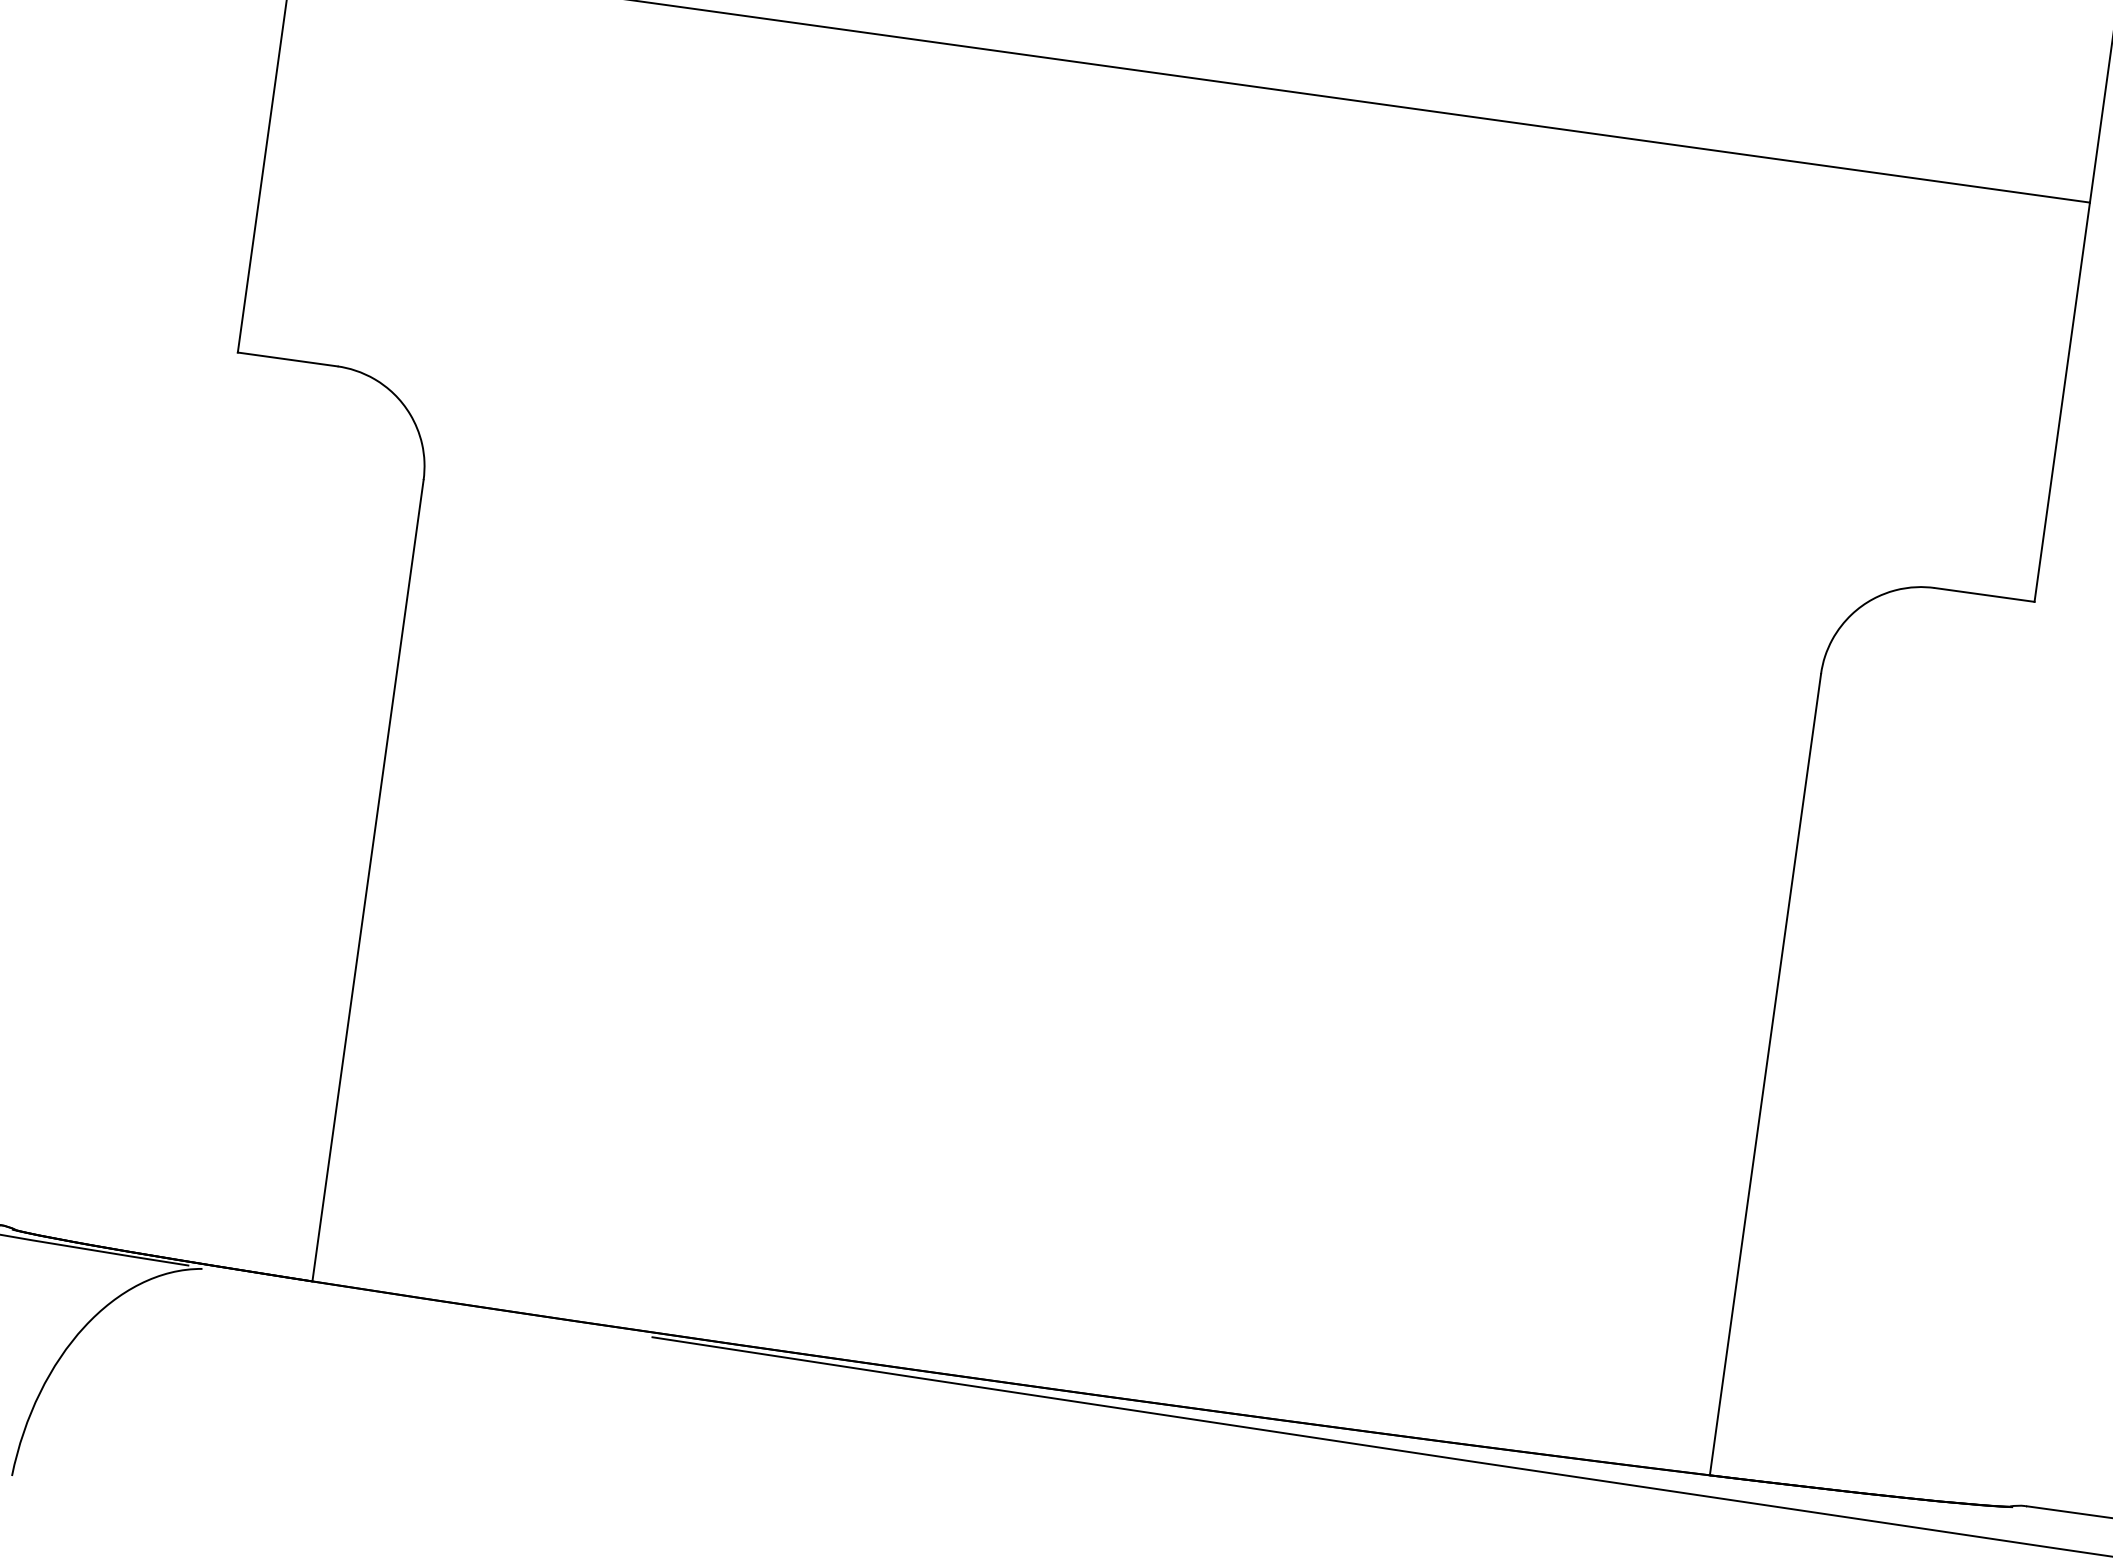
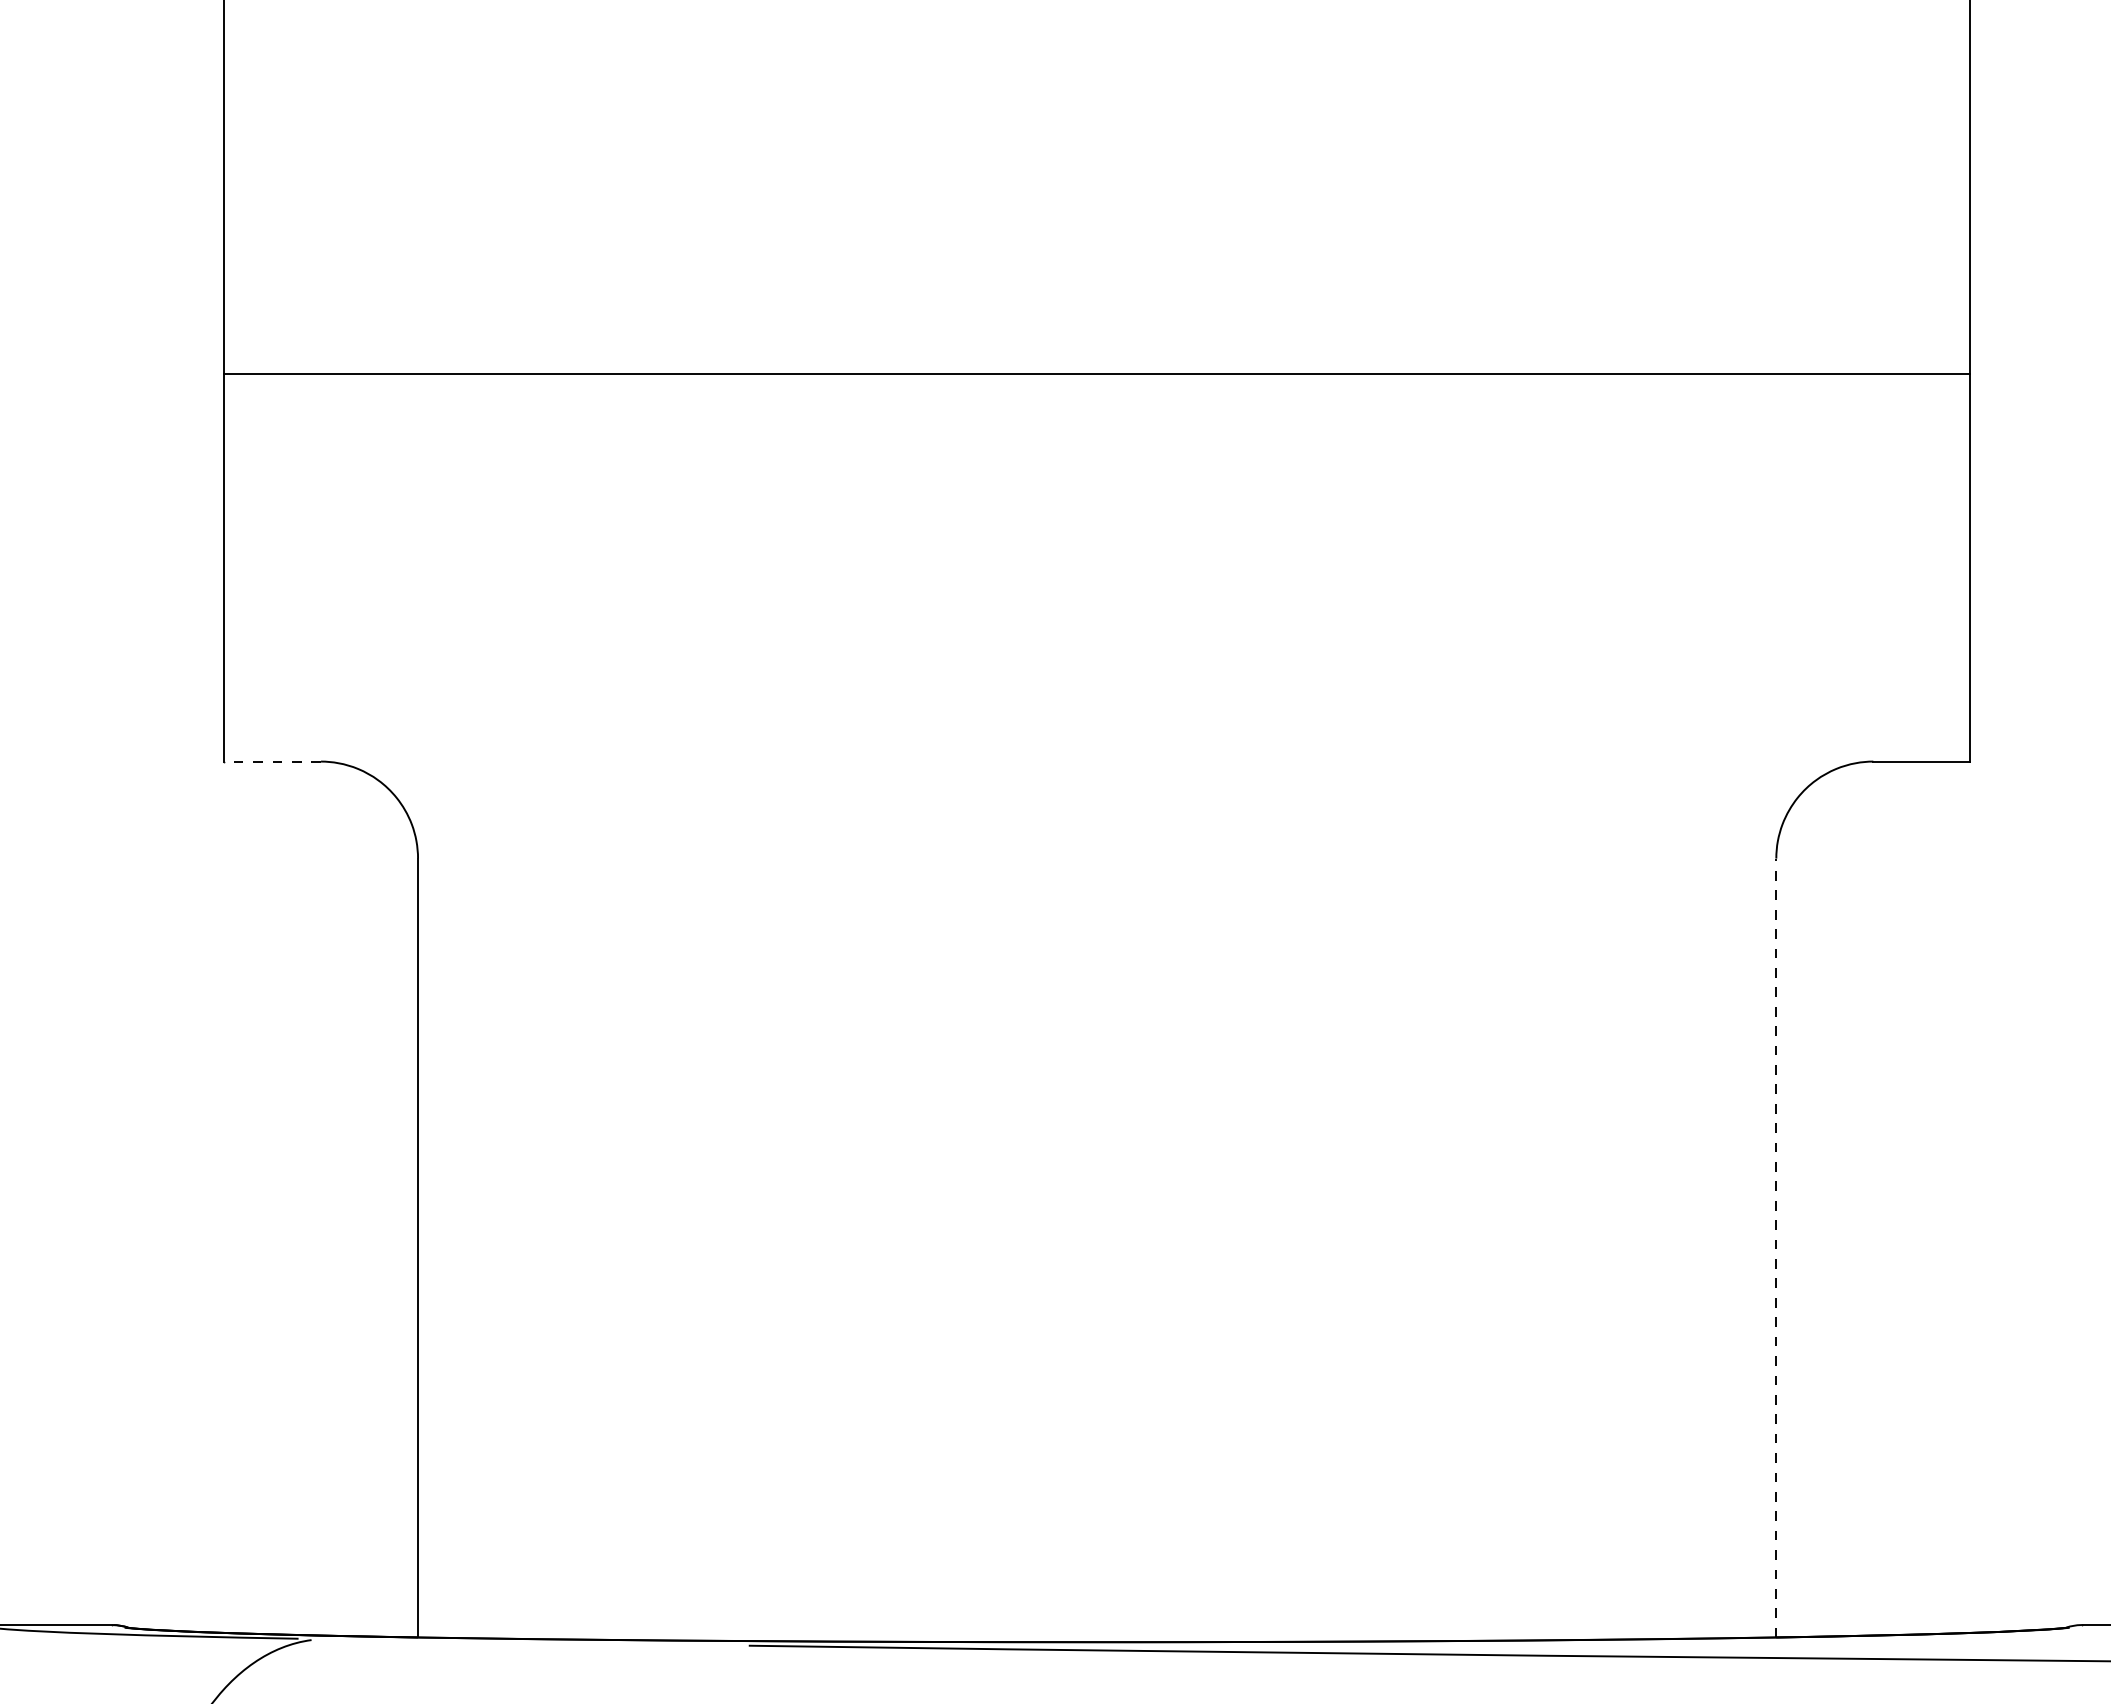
line: (287, 359) -> (272, 761), solid -> dashed
line: (1765, 1074) -> (1776, 1247), solid -> dashed

